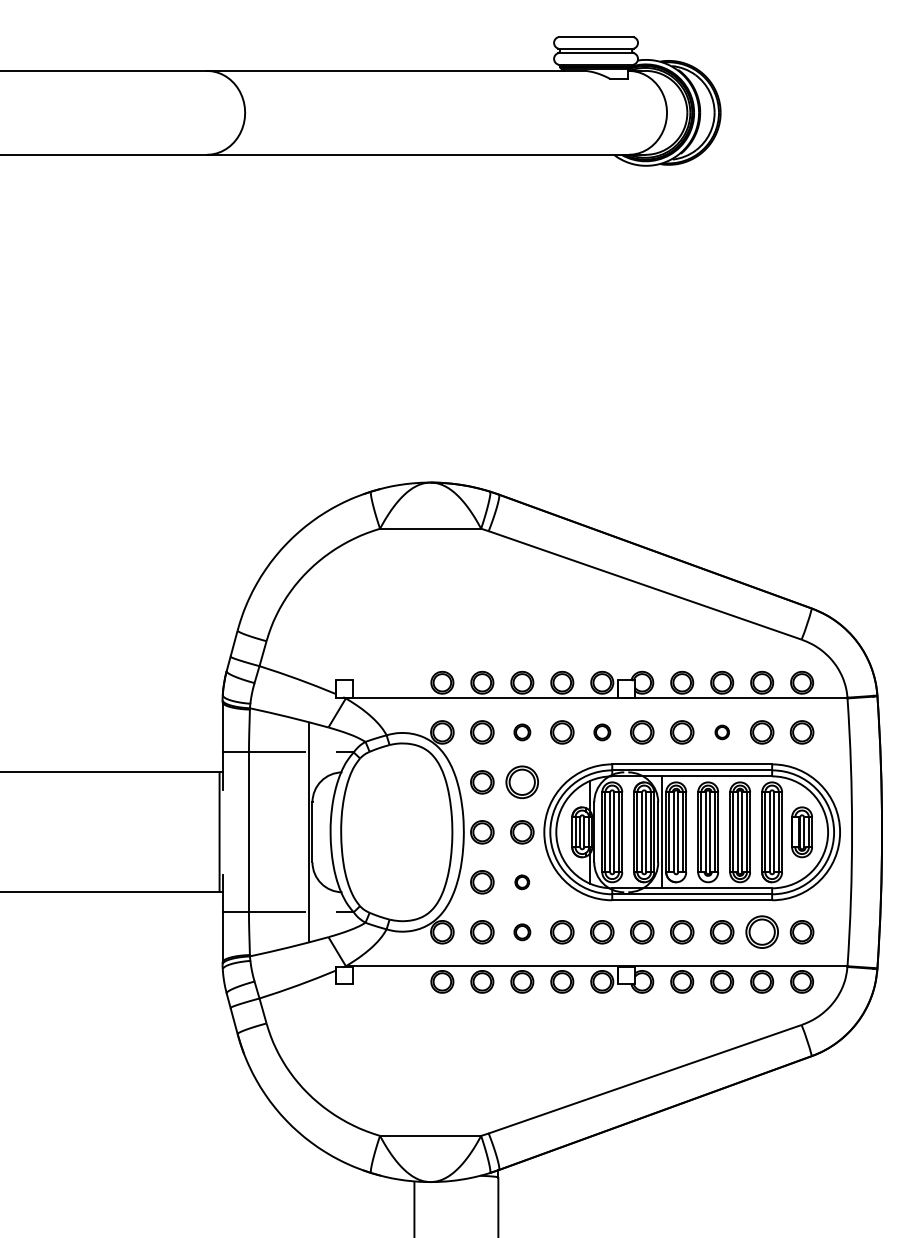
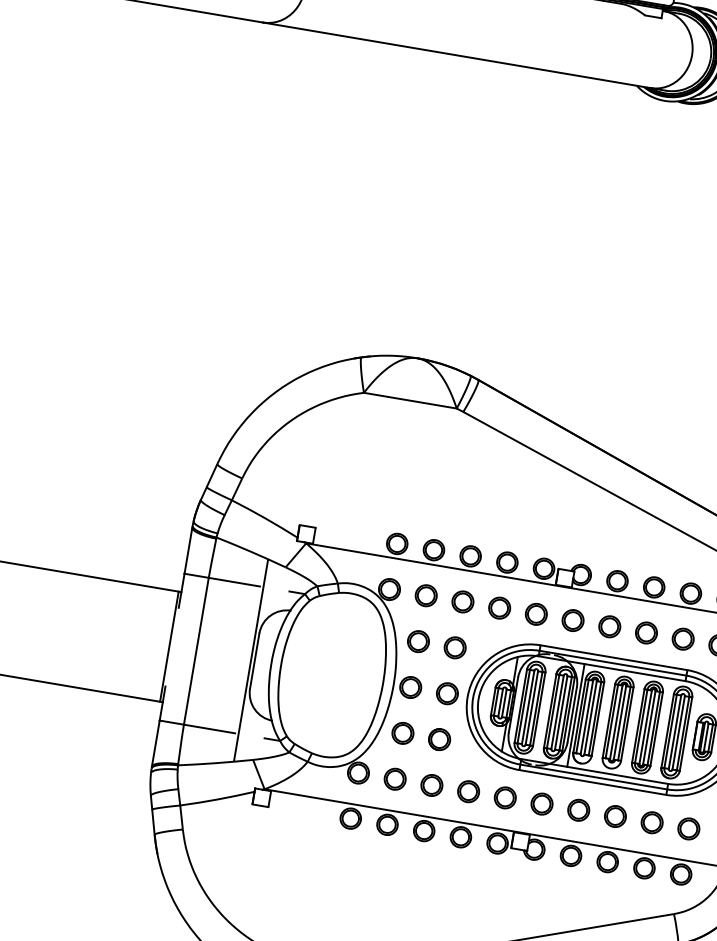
part: (522, 732) -> (463, 602), size x1.43
part: (602, 732) -> (536, 614), size x1.43
part: (722, 732) -> (646, 633), size x1.67
part: (522, 782) -> (455, 647), size x0.71
part: (522, 882) -> (439, 739), size x1.67
part: (522, 932) -> (432, 785), size x1.43
part: (761, 932) -> (651, 822), size x0.71

